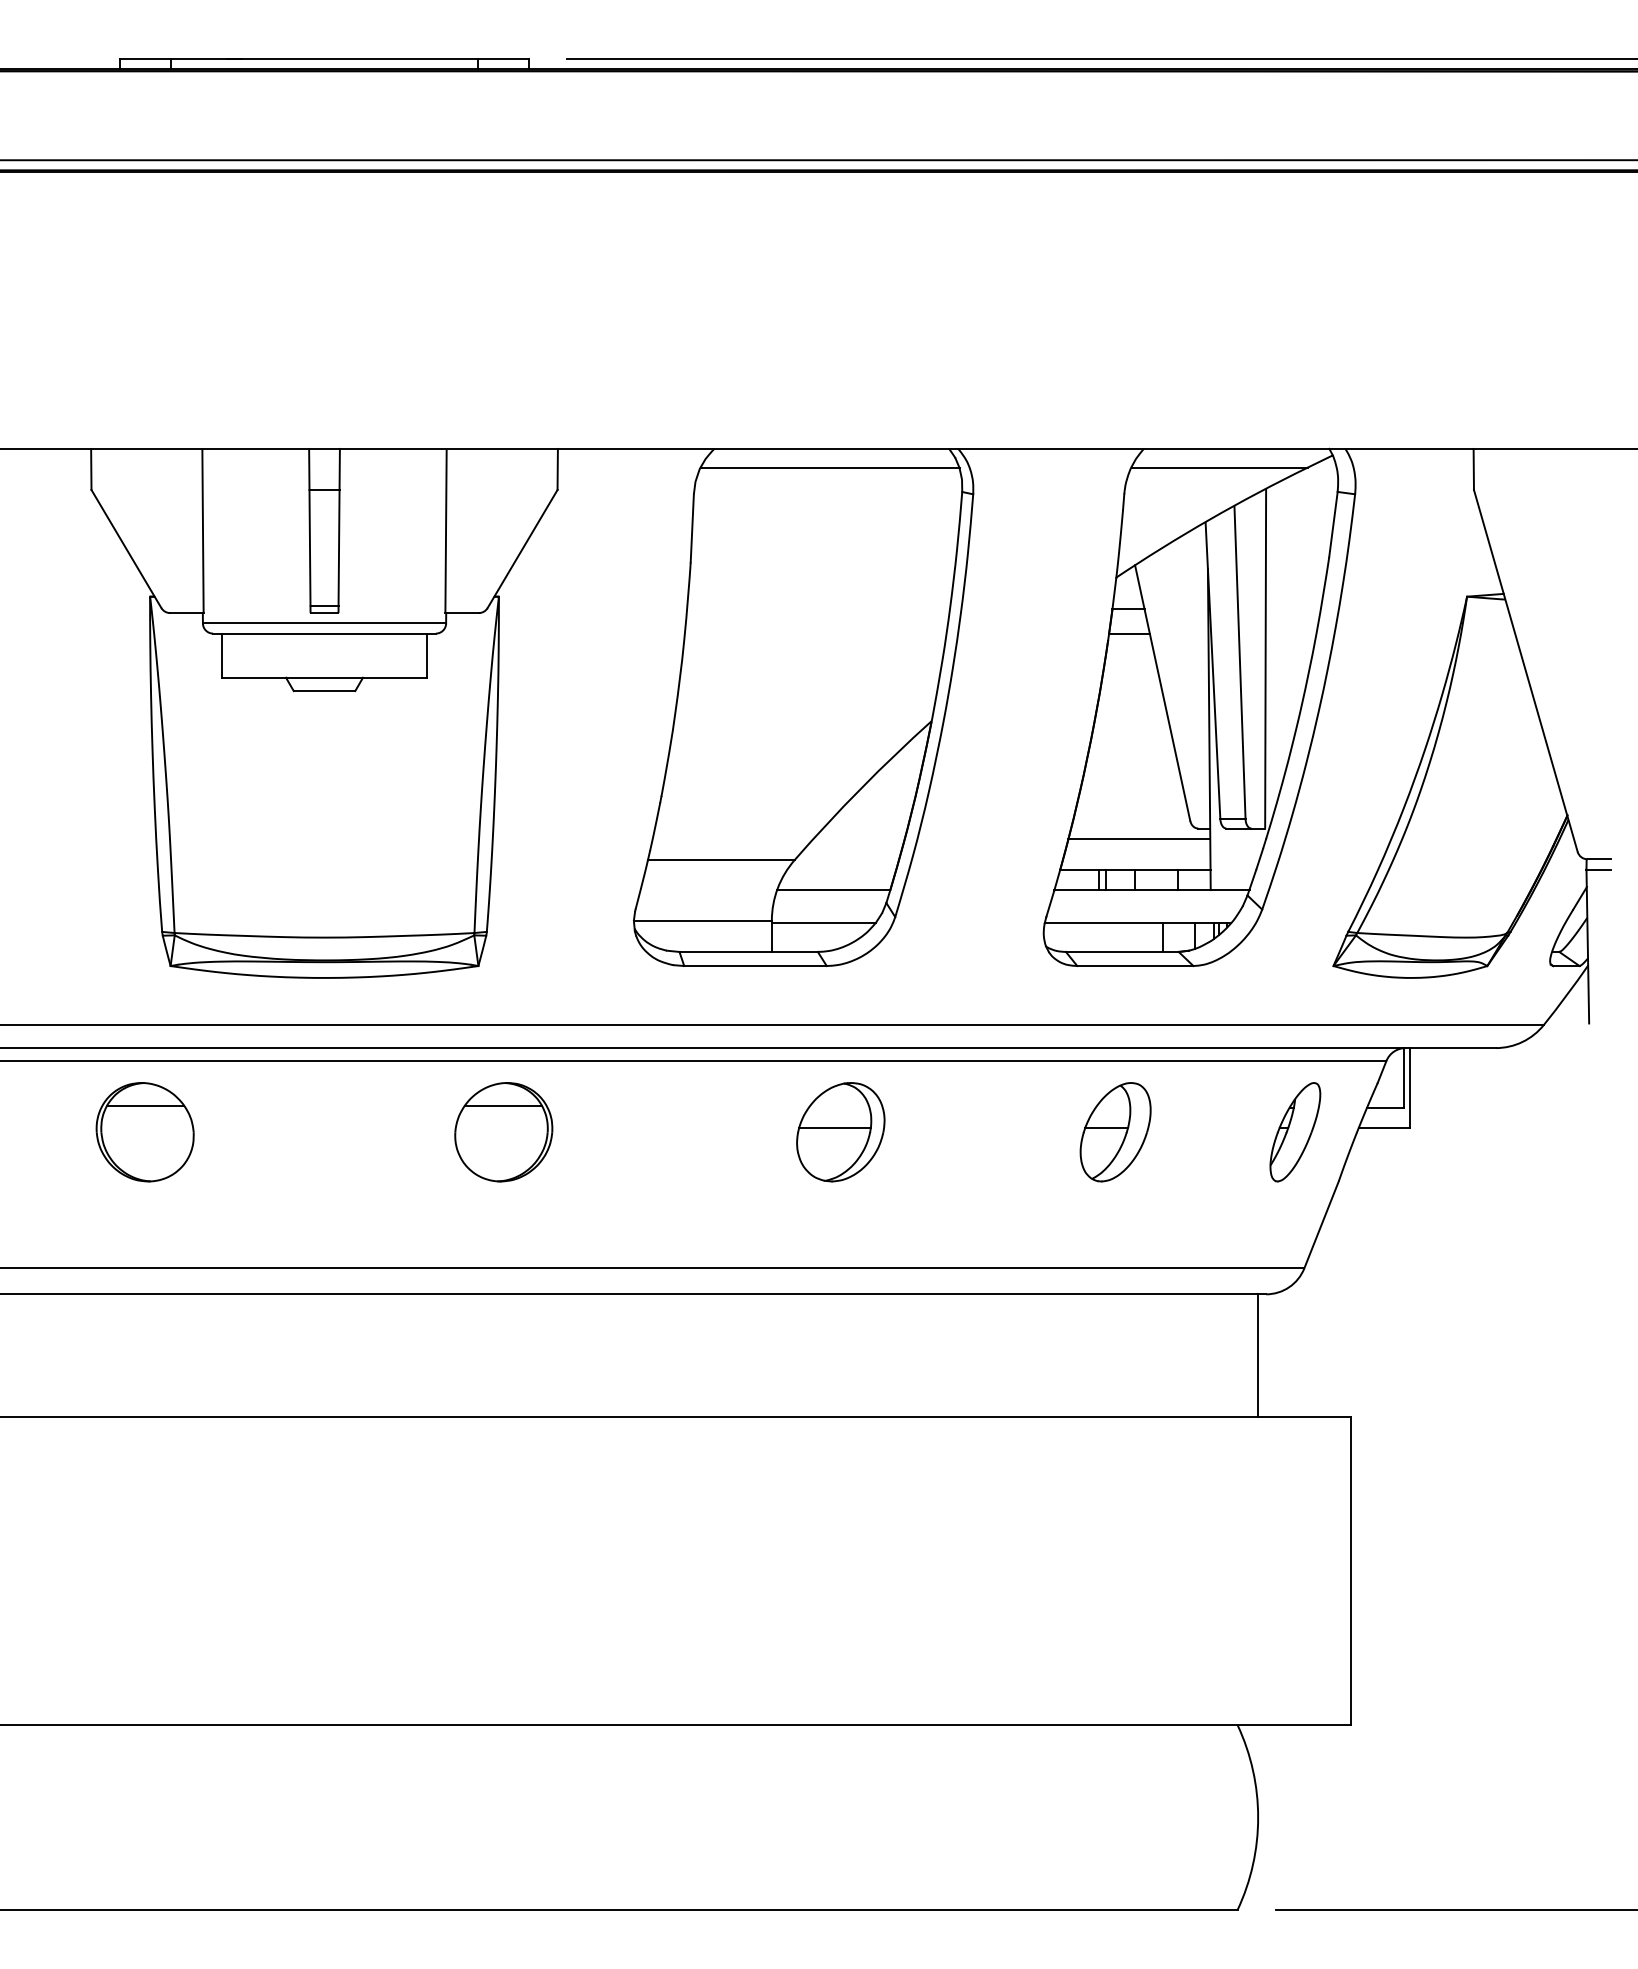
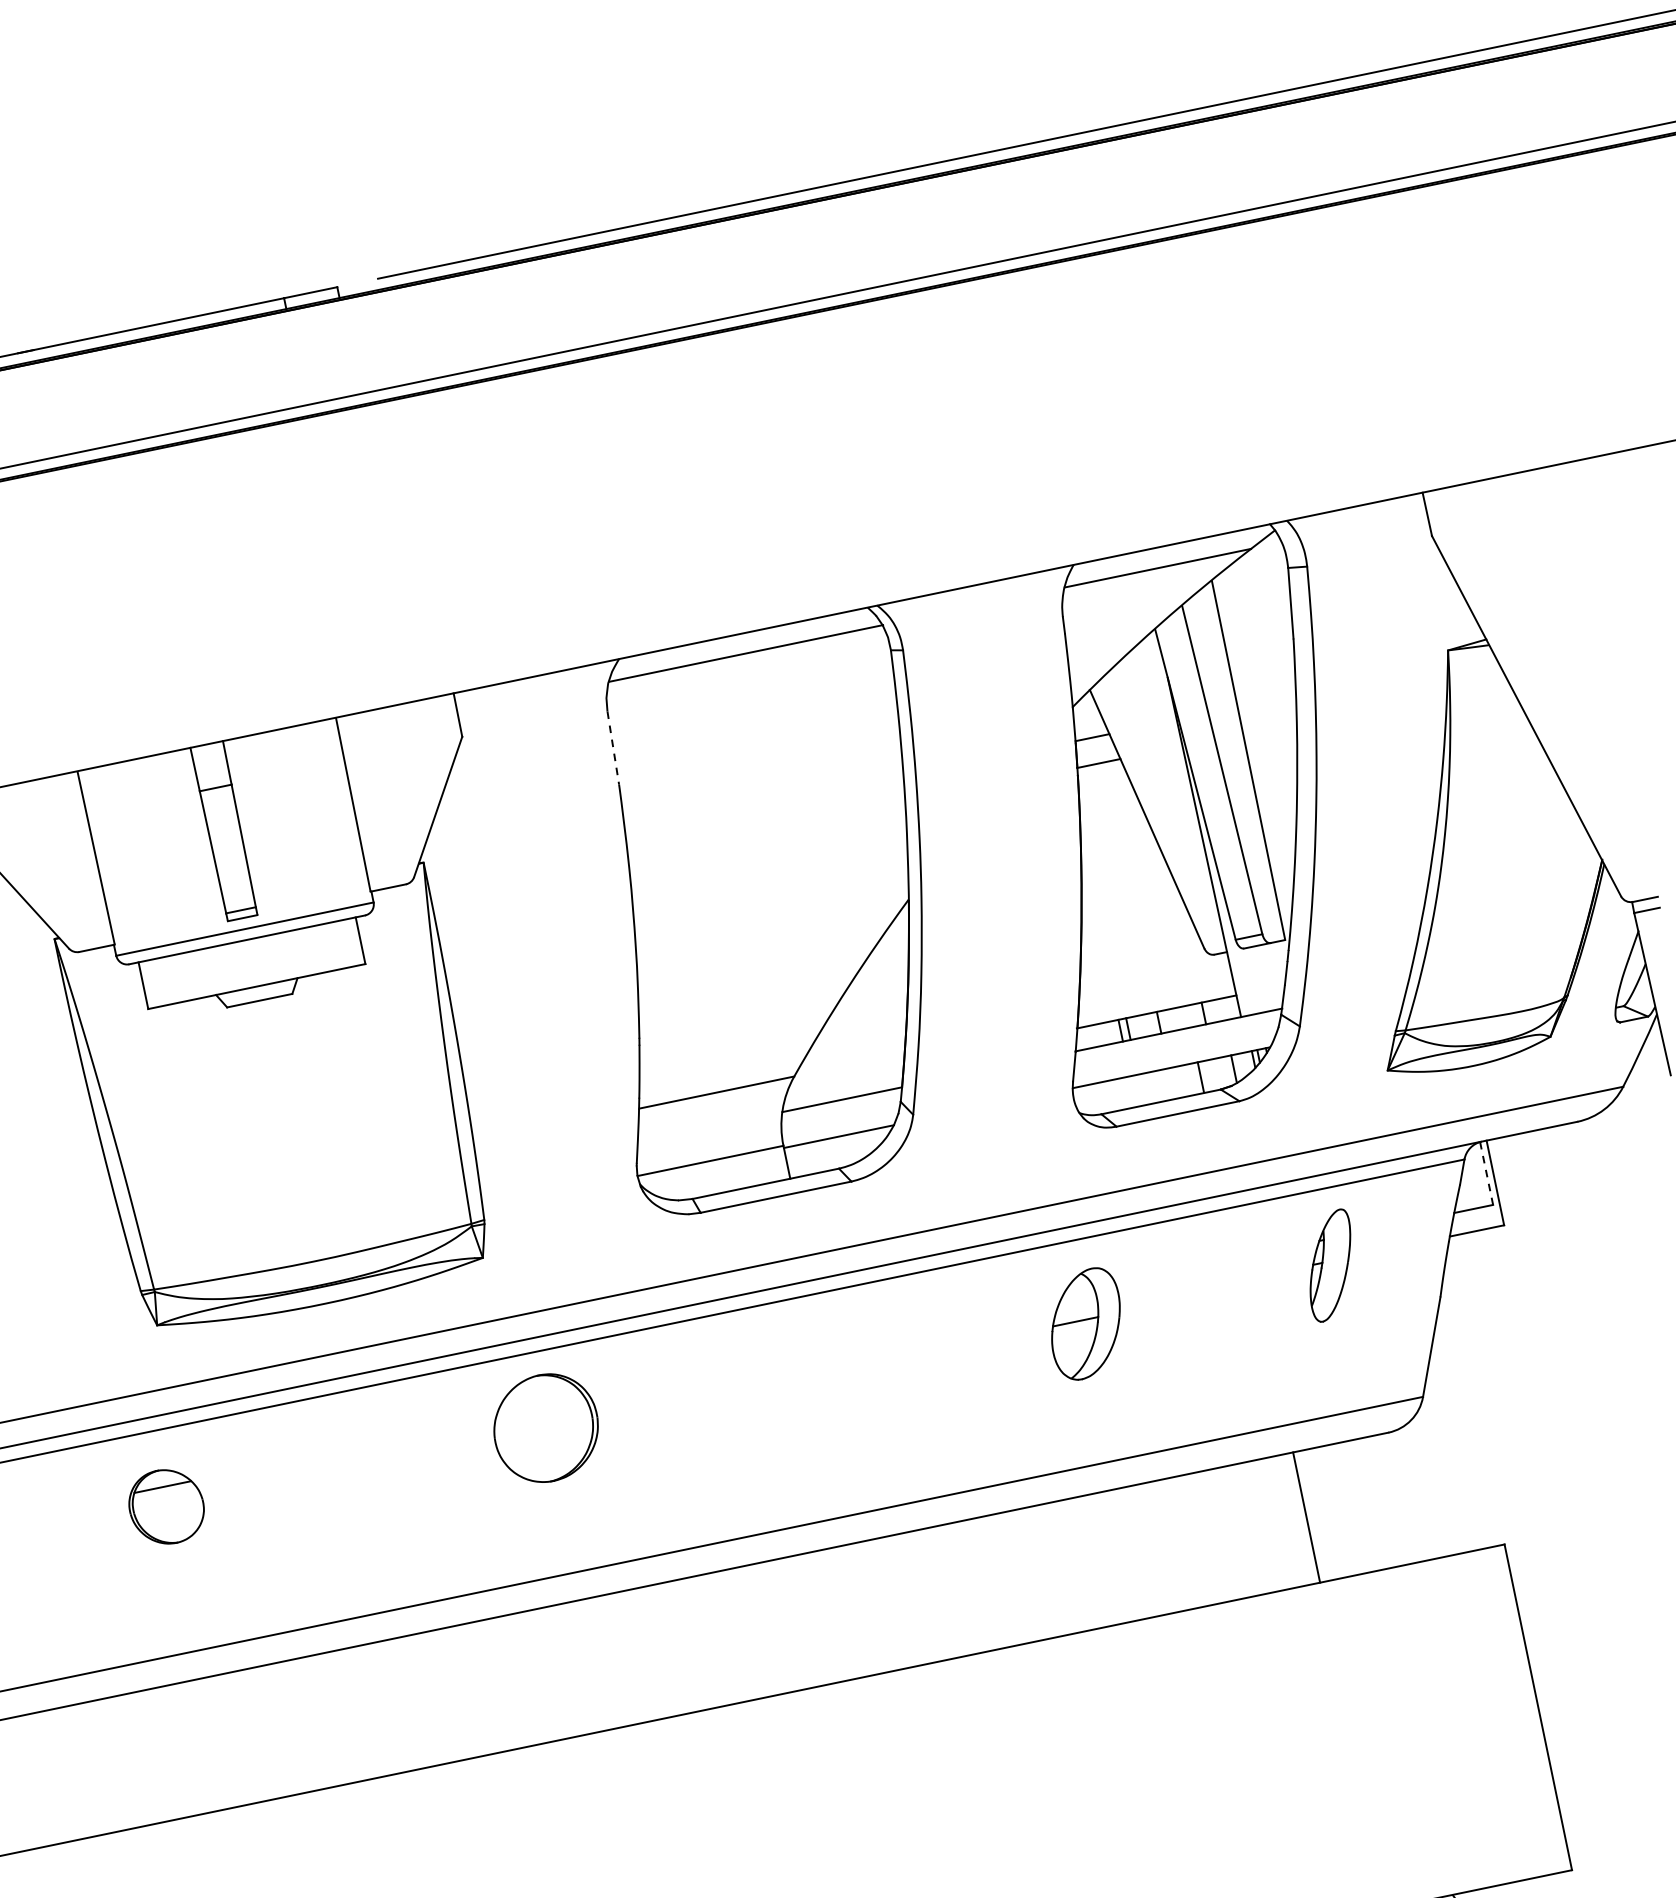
line: (692, 528) -> (613, 748), solid -> dashed
line: (1138, 838) -> (1153, 978), removed
line: (1403, 1077) -> (1486, 1173), solid -> dashed
line: (503, 1105) -> (539, 1400), removed
part: (144, 1132) -> (166, 1507), size x0.7
part: (840, 1132) -> (902, 1354), removed
part: (1115, 1132) -> (1086, 1324), moved
part: (1295, 1132) -> (1331, 1265), moved
line: (1258, 1355) -> (1306, 1517), moved

